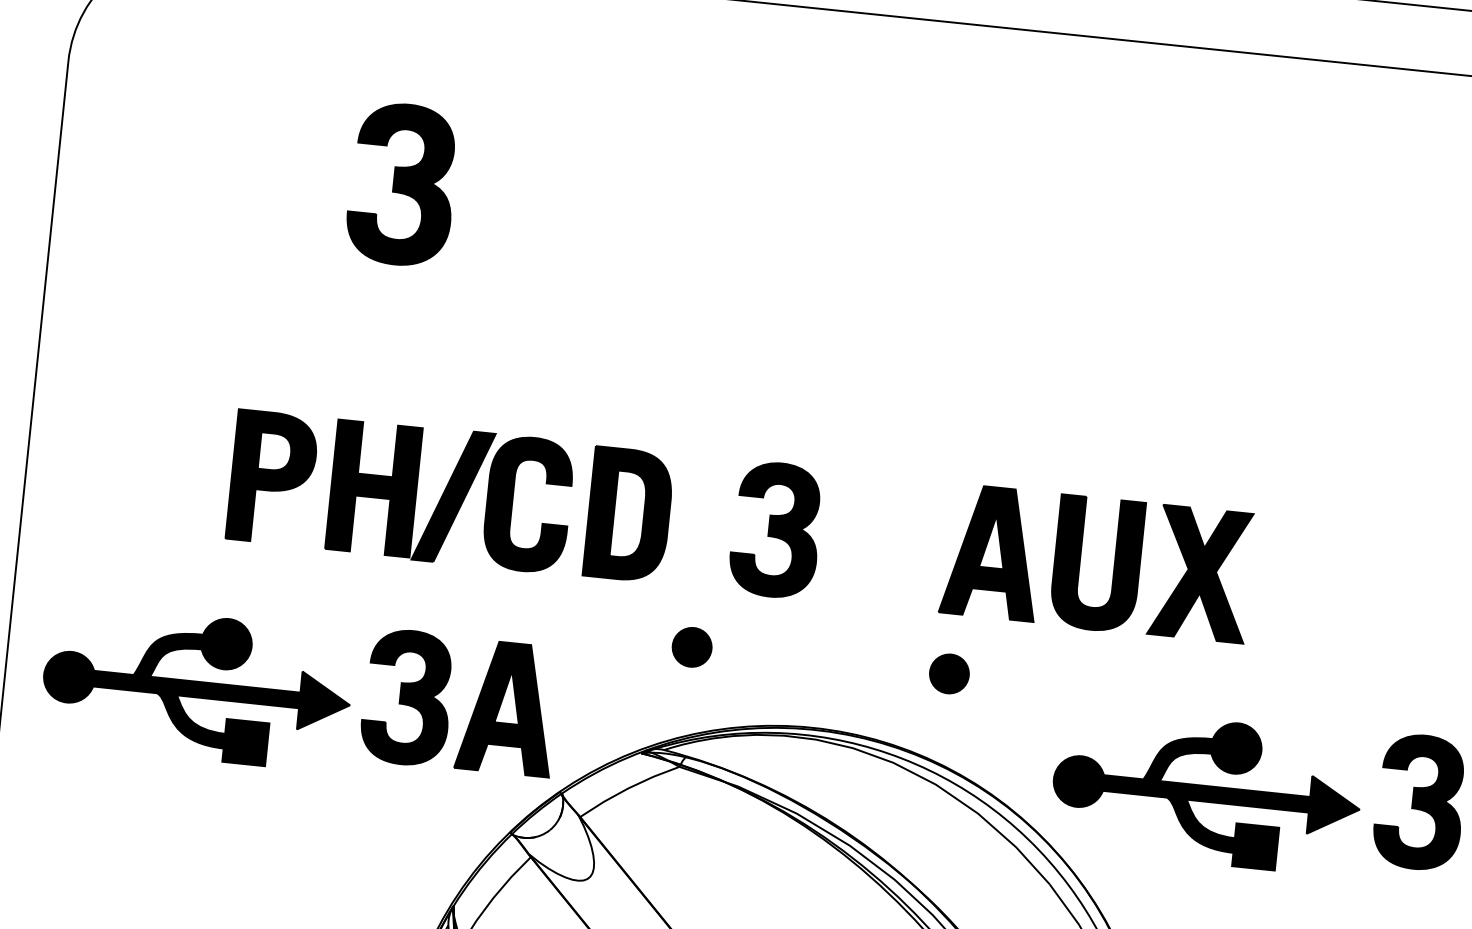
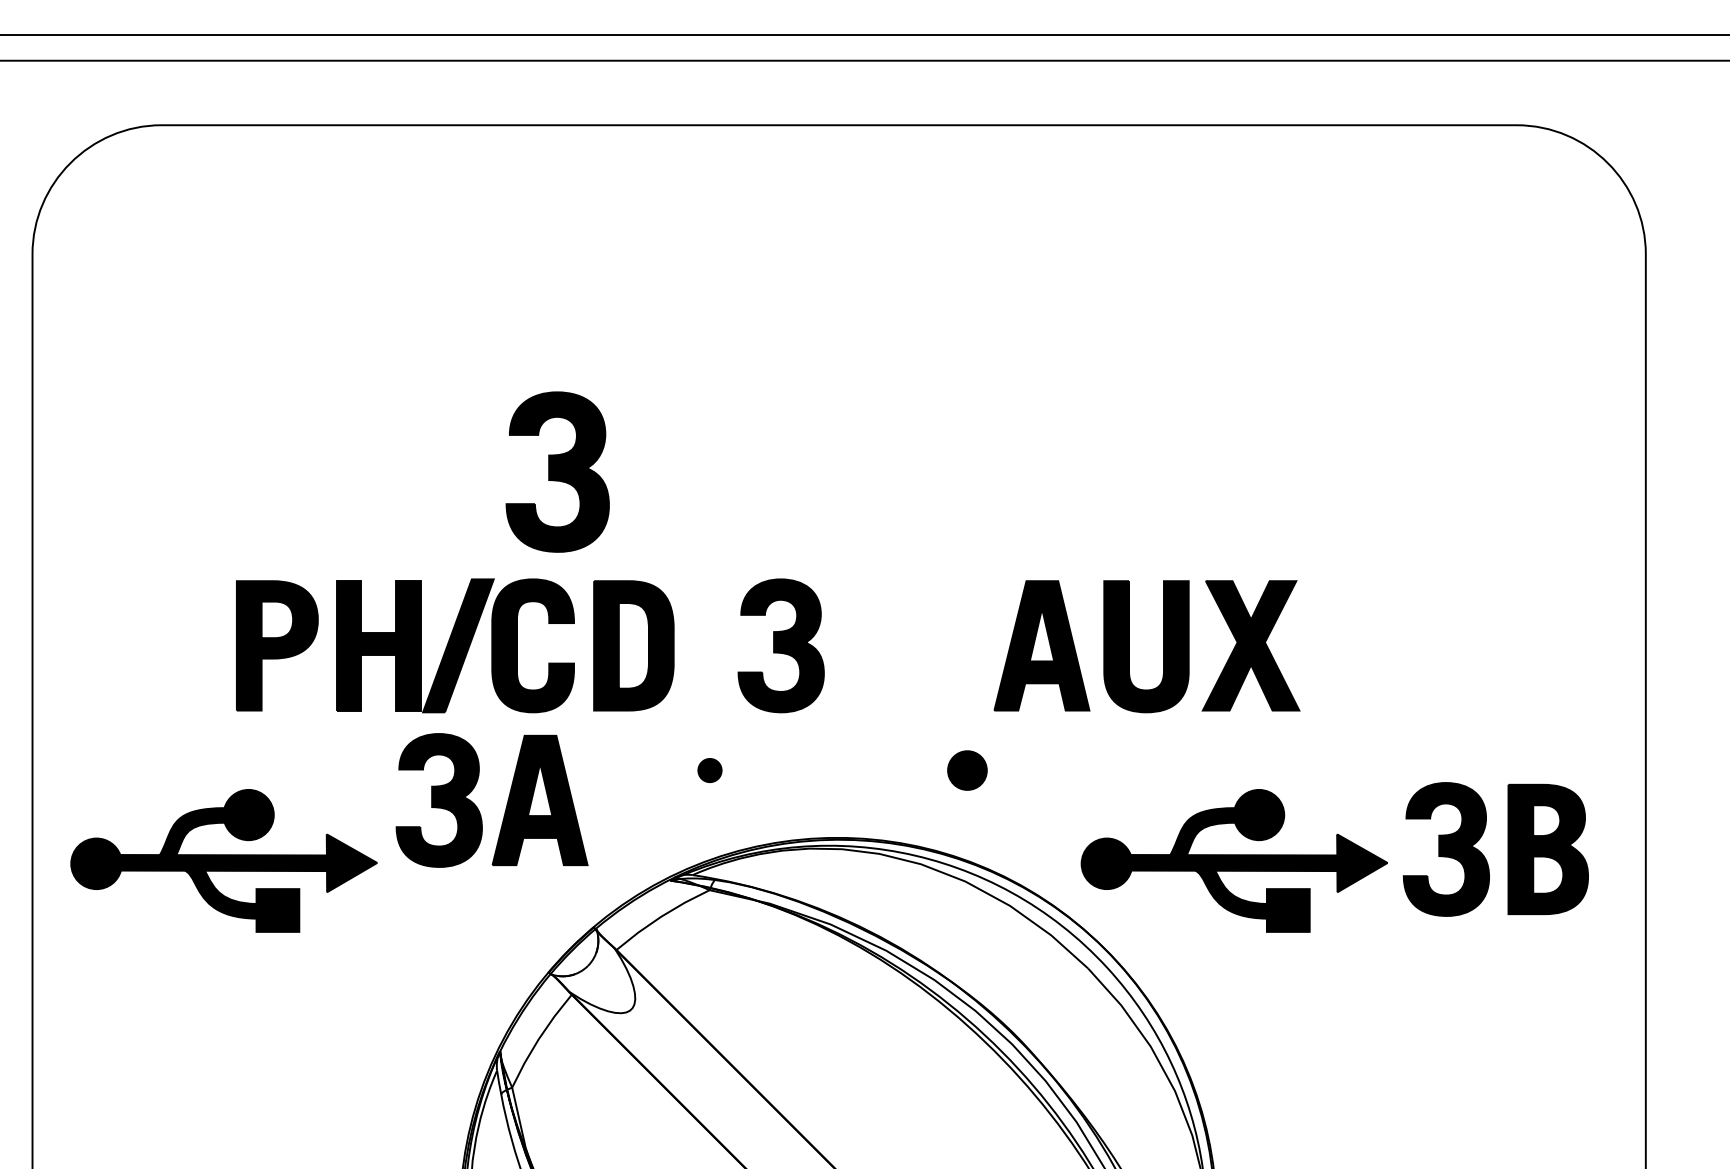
part: (402, 184) -> (557, 471), moved
part: (1080, 562) -> (1129, 646), moved
part: (691, 647) -> (709, 770), size x0.6
part: (445, 707) -> (477, 806), moved

